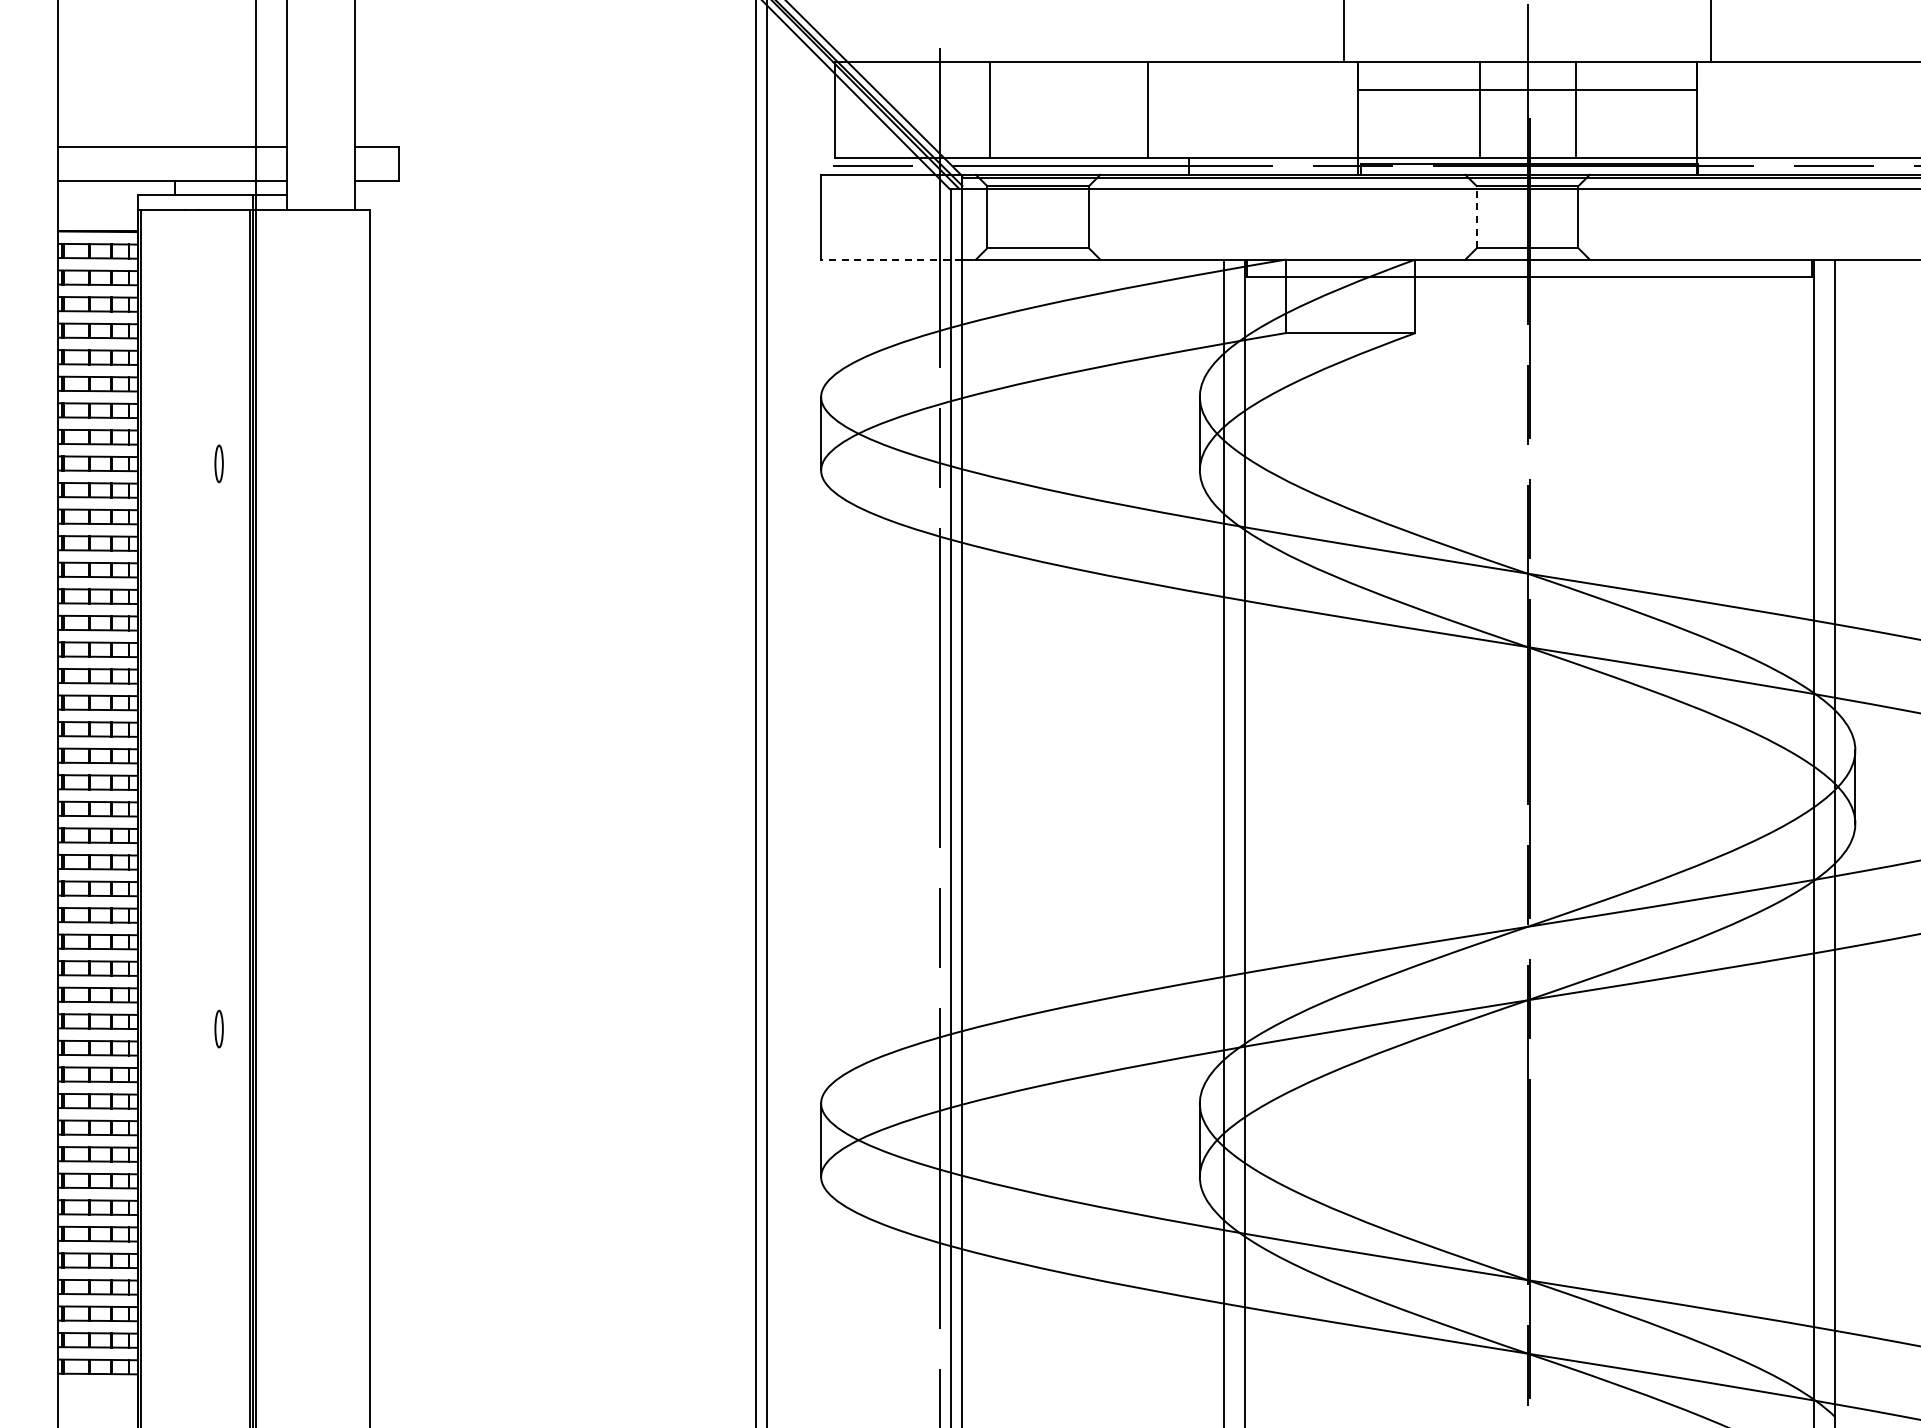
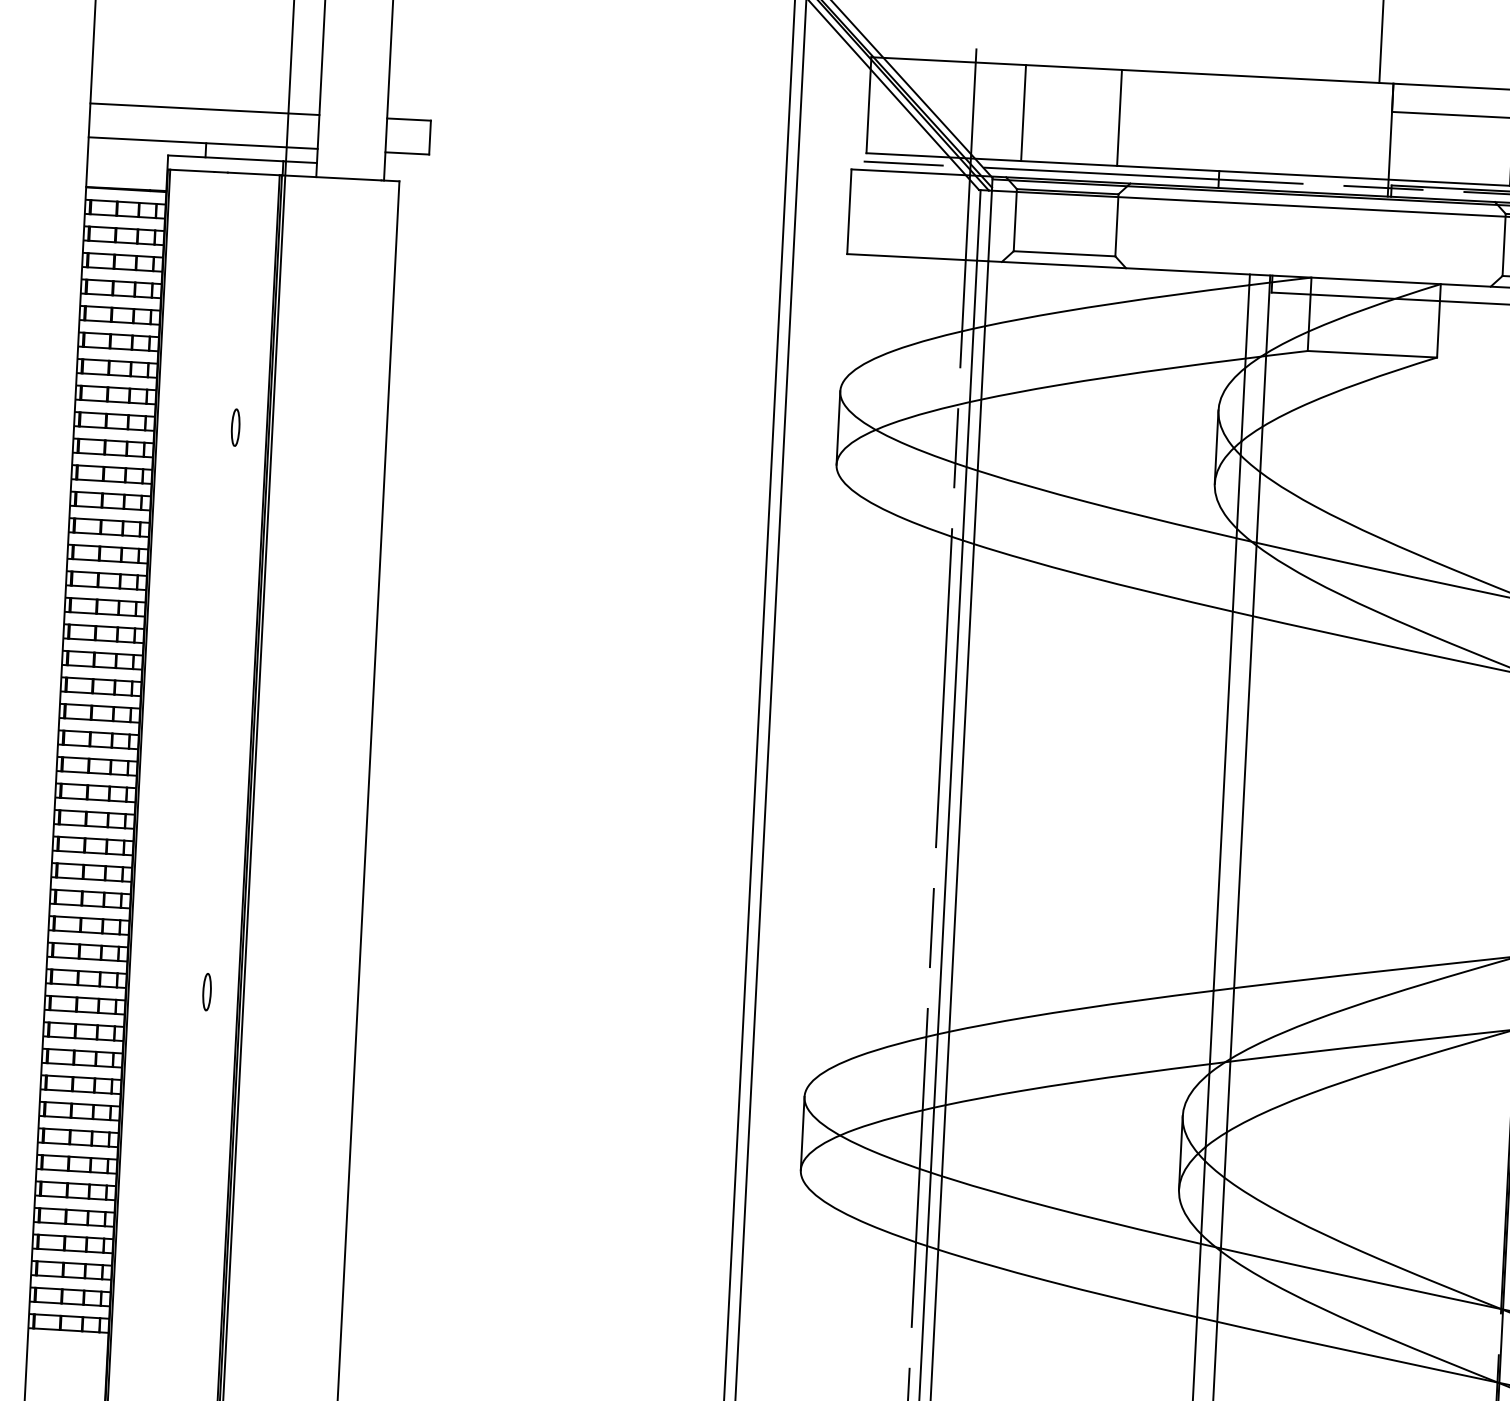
line: (1148, 109) -> (1119, 117), moved
line: (1476, 216) -> (1503, 244), dashed -> solid
line: (891, 259) -> (917, 257), dashed -> solid

